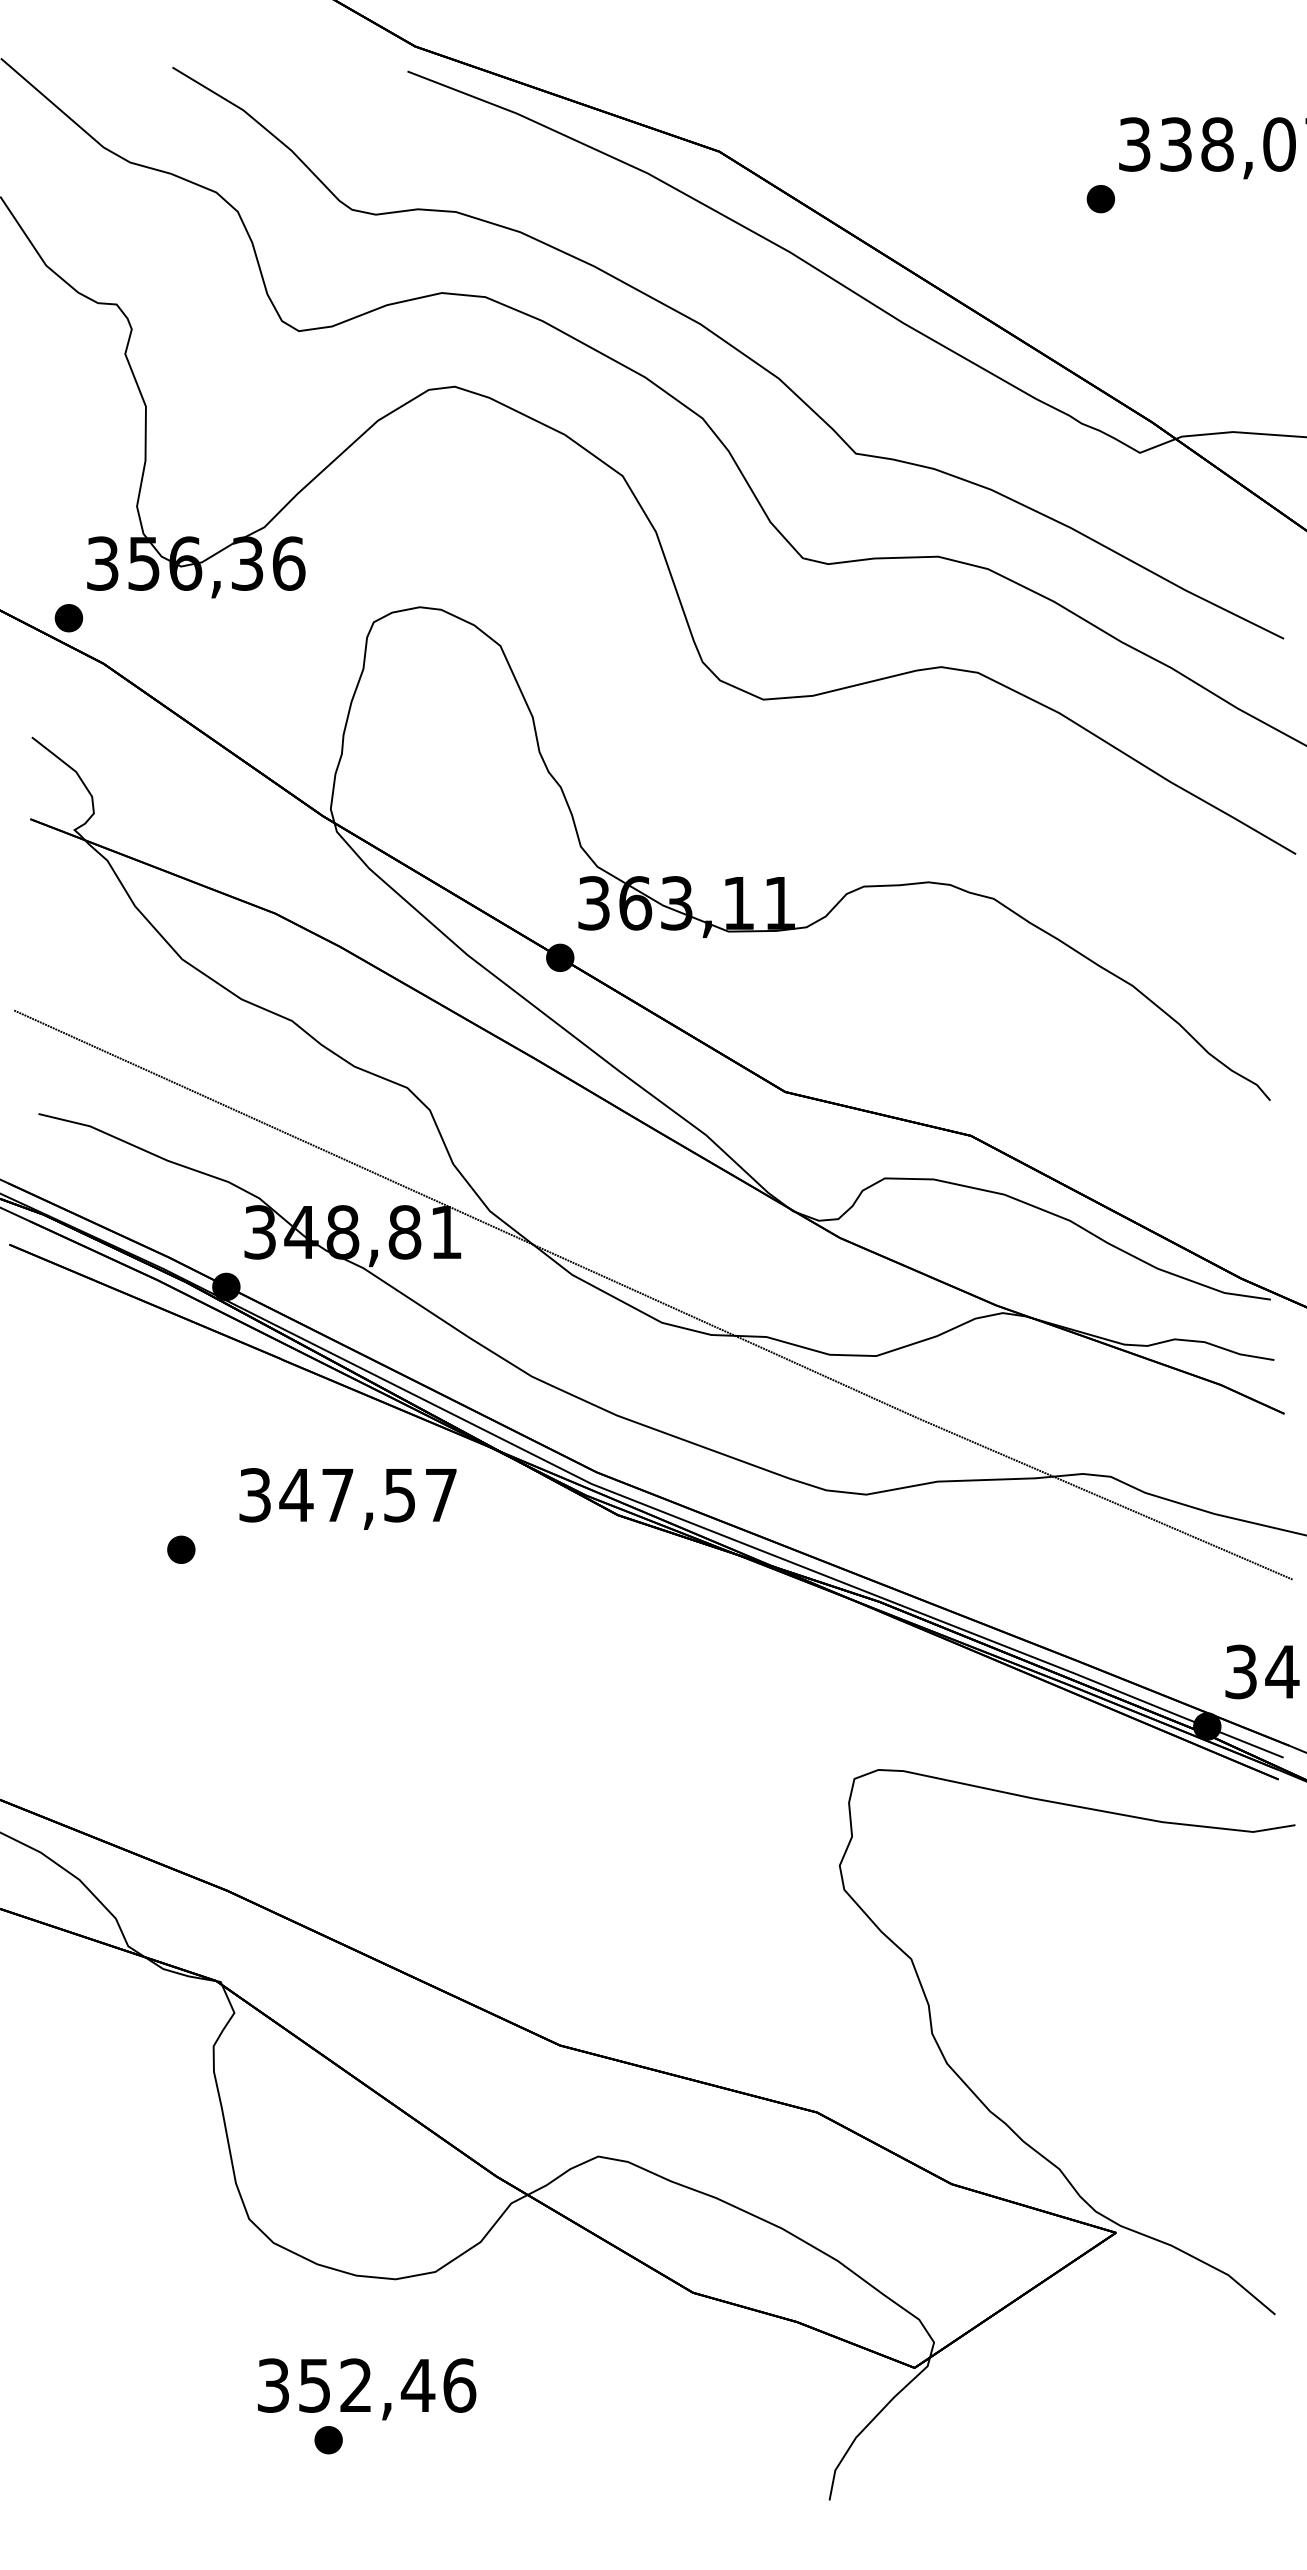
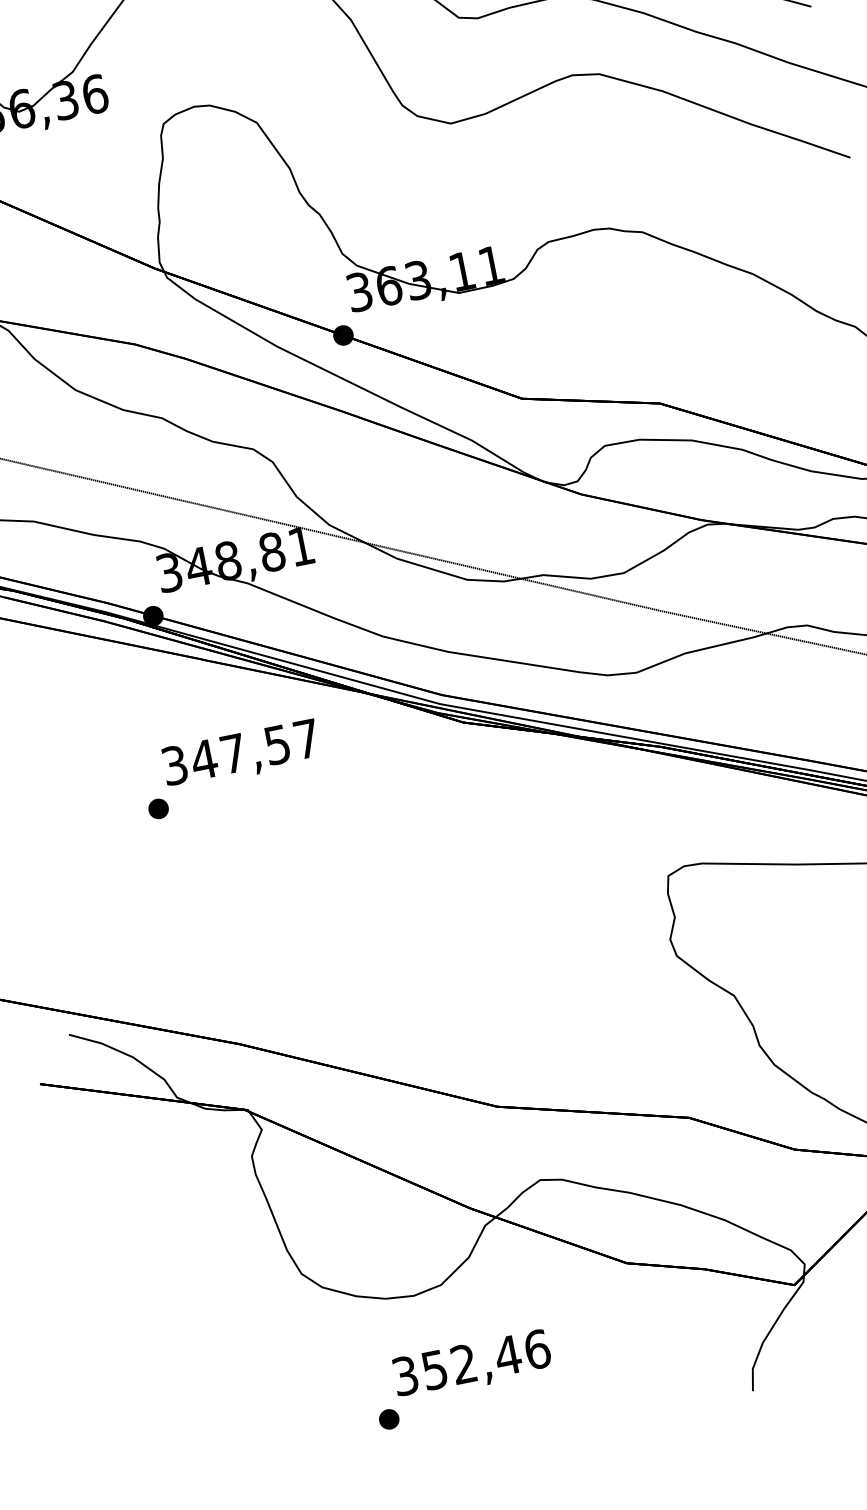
text: (347, 1498) -> (240, 754), moved
text: (367, 2389) -> (472, 1365), moved

